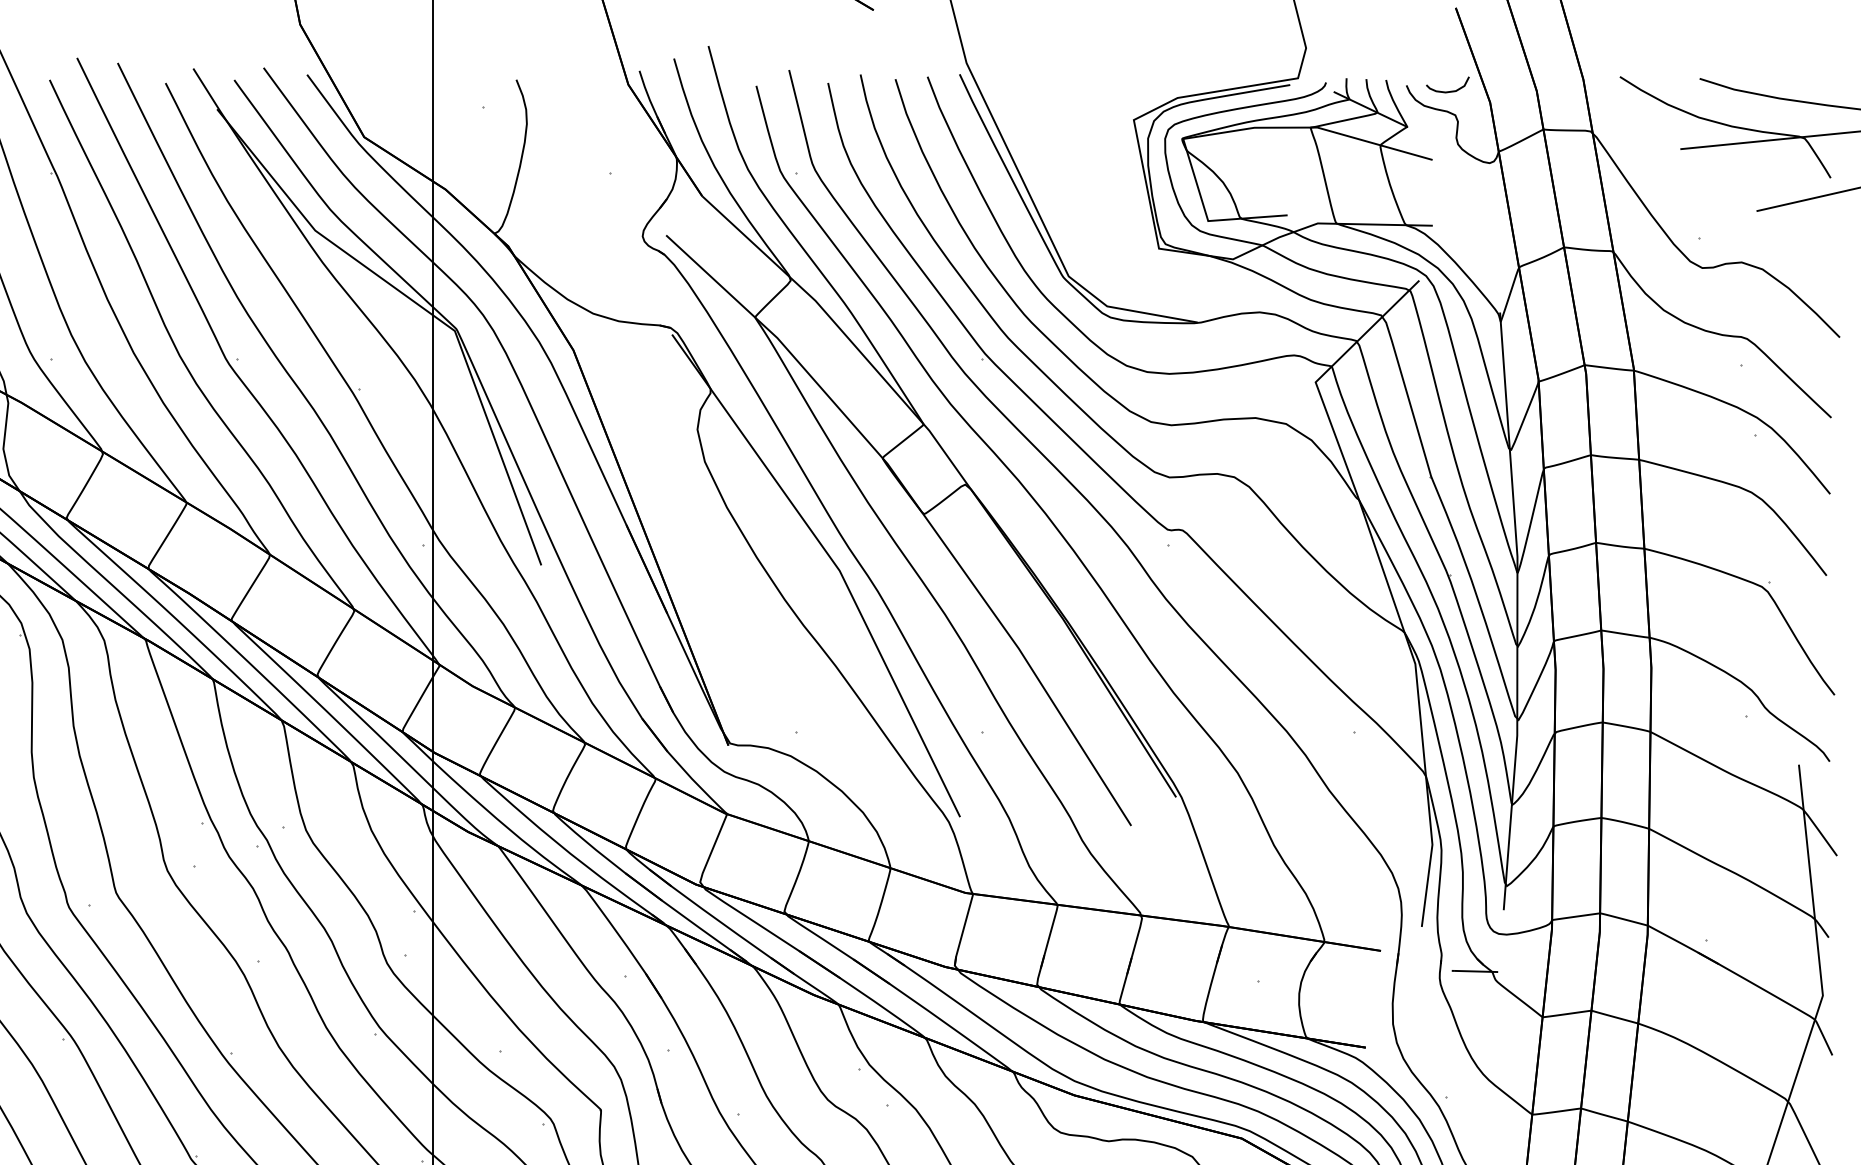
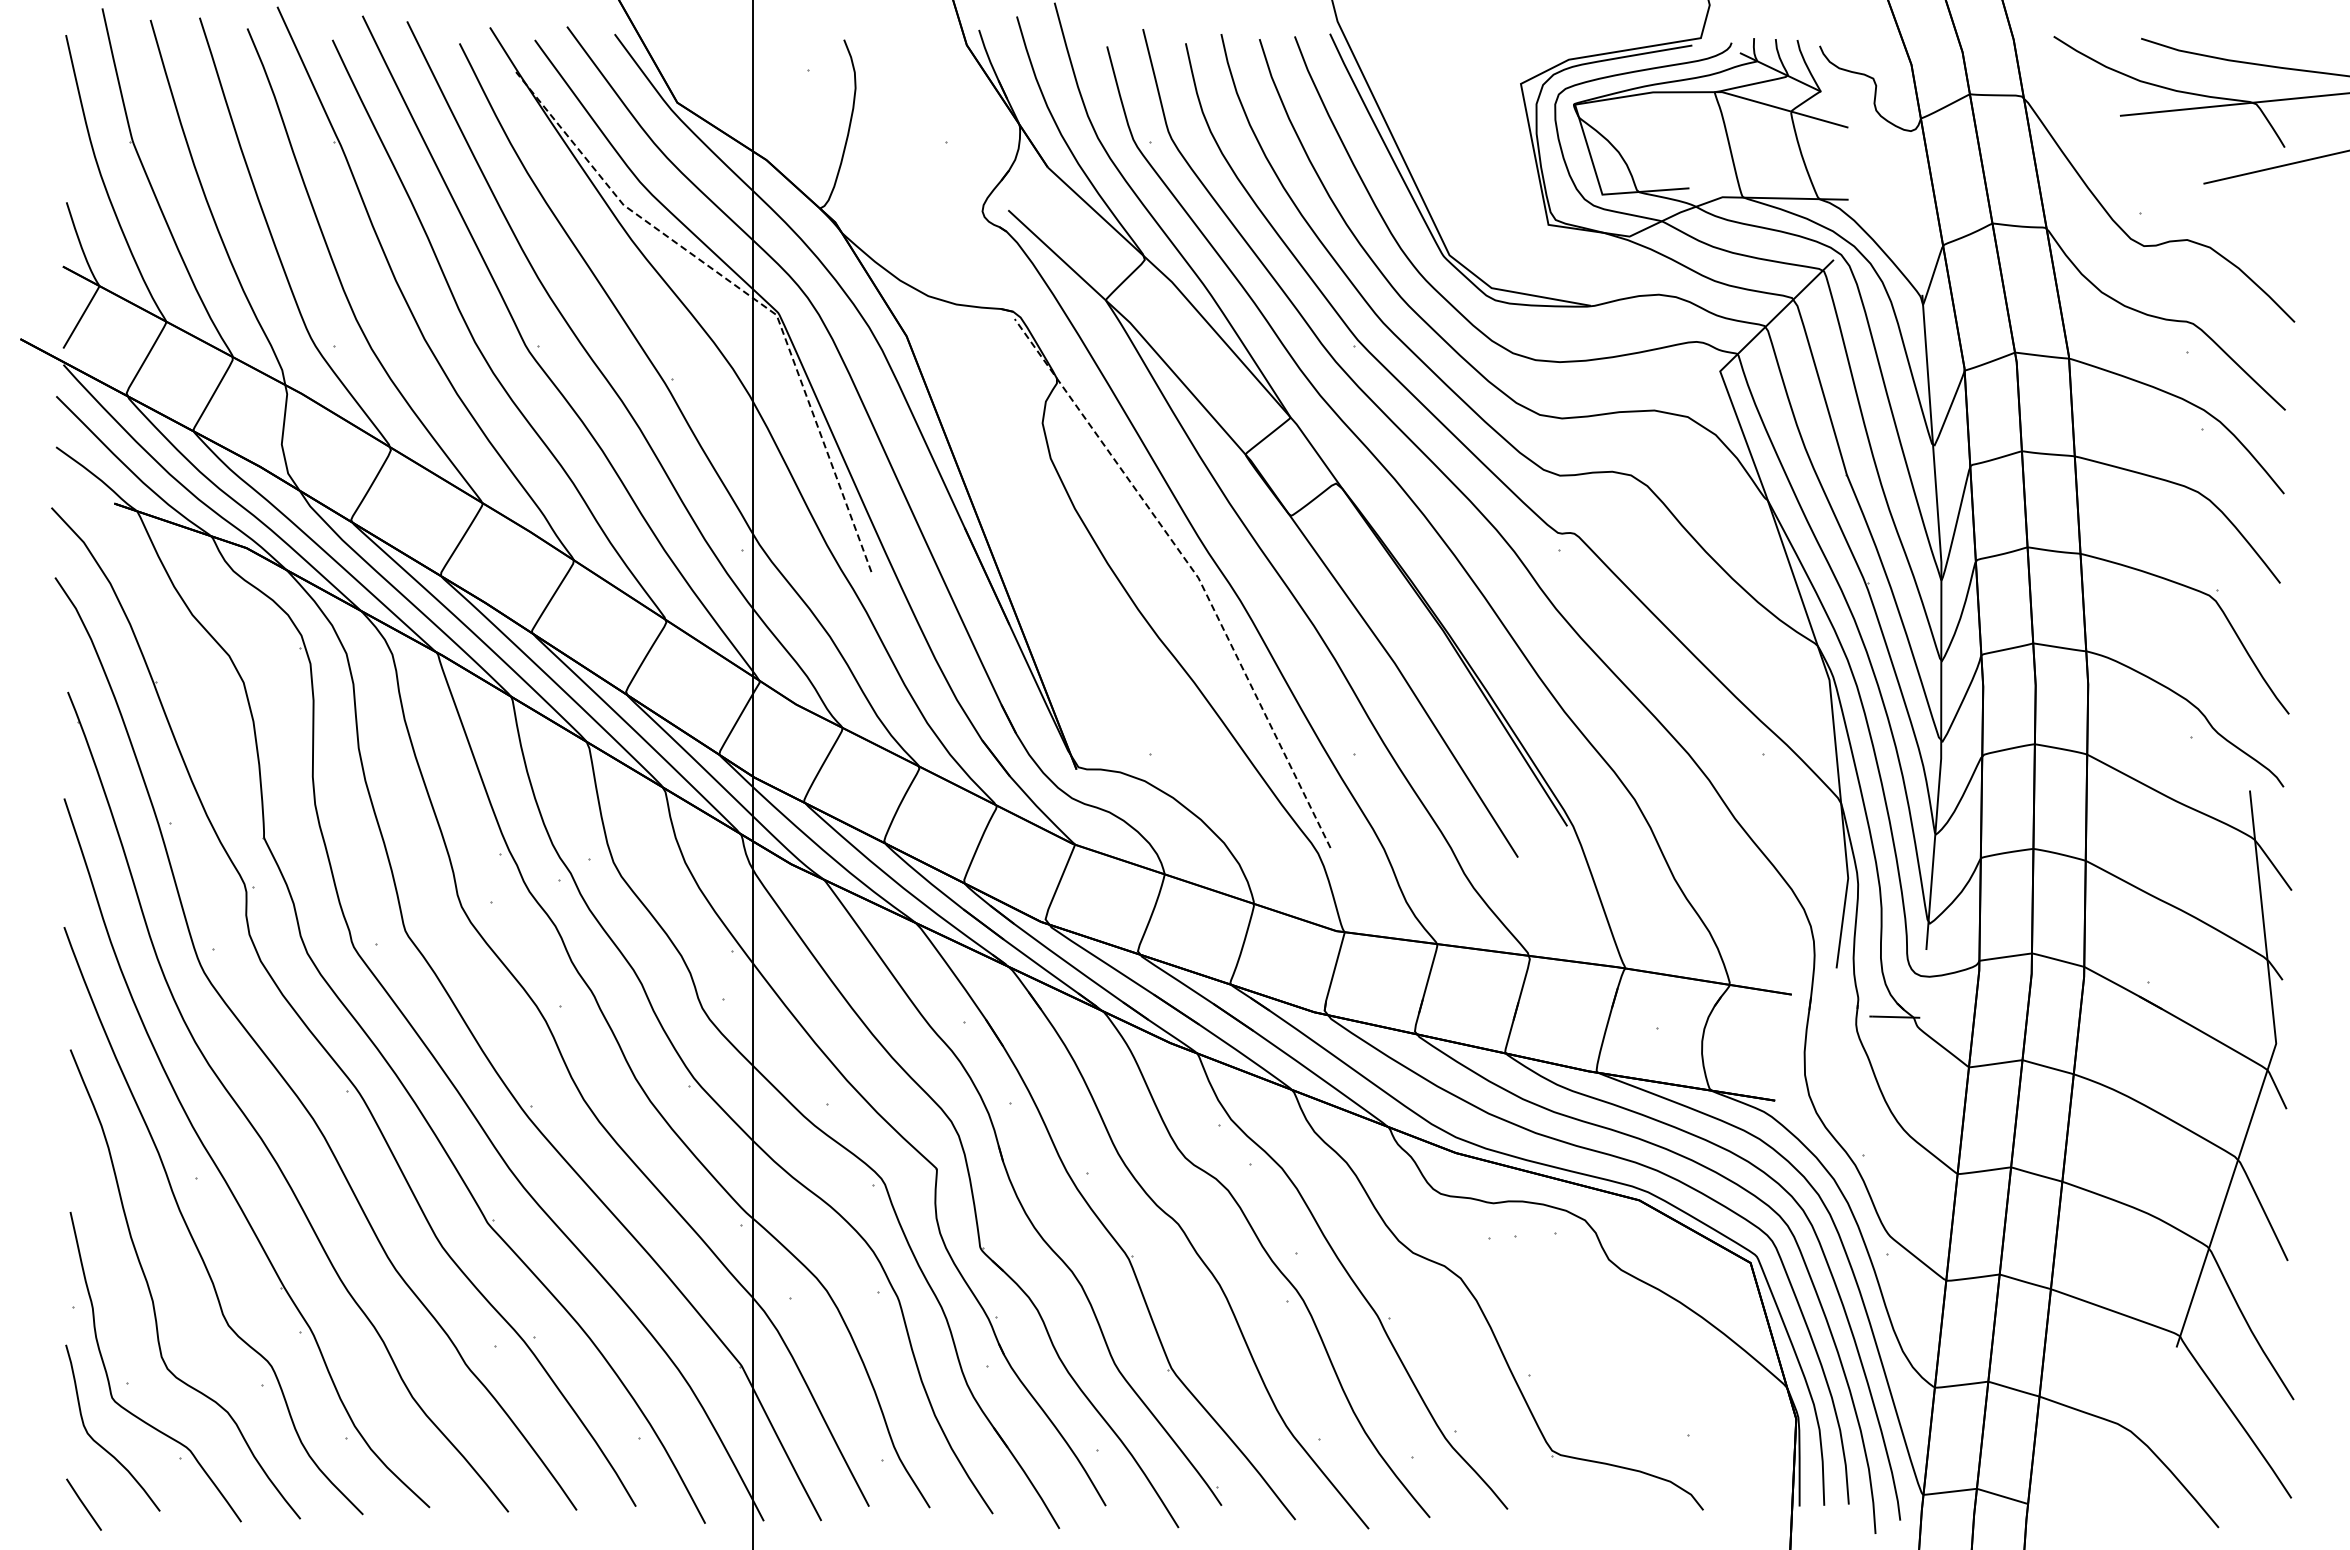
curve: (1447, 91) -> (1864, 52), removed
line: (422, 307) -> (741, 289), solid -> dashed
line: (835, 564) -> (1193, 571), solid -> dashed

